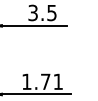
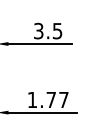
text: (57, 81) -> (63, 99), 1.71 -> 1.77

